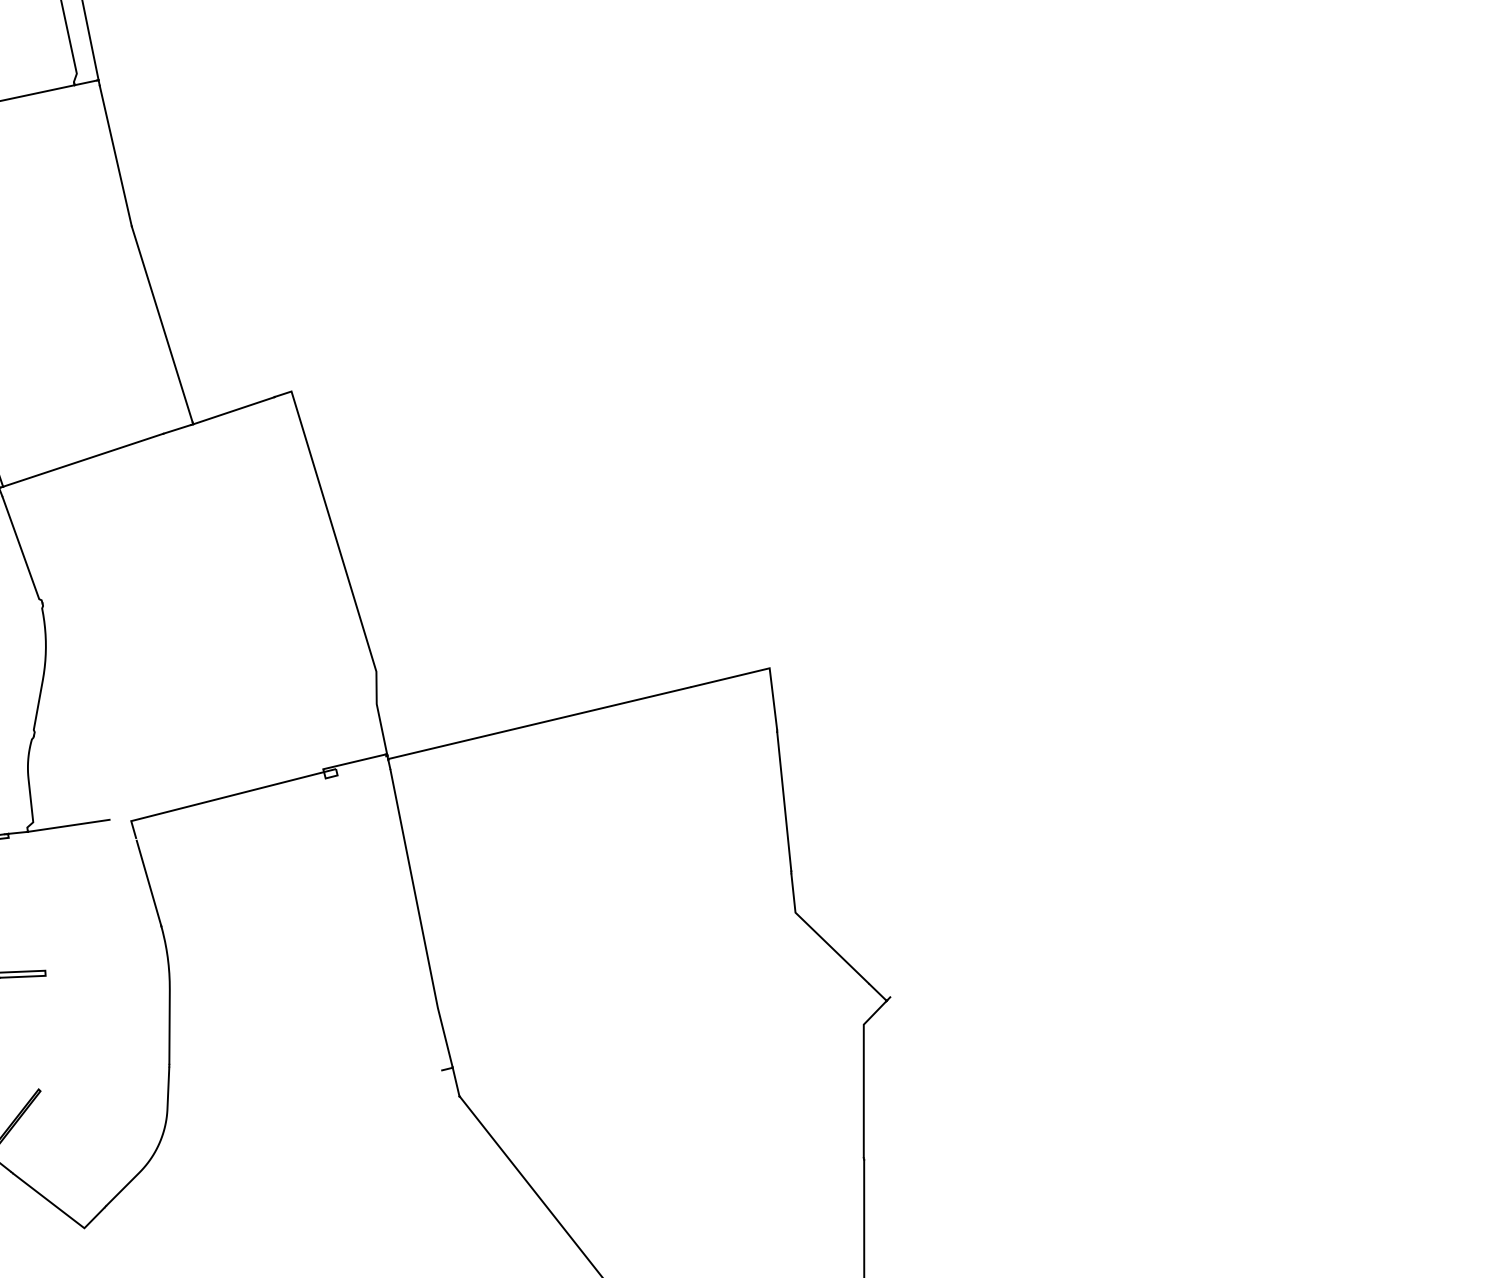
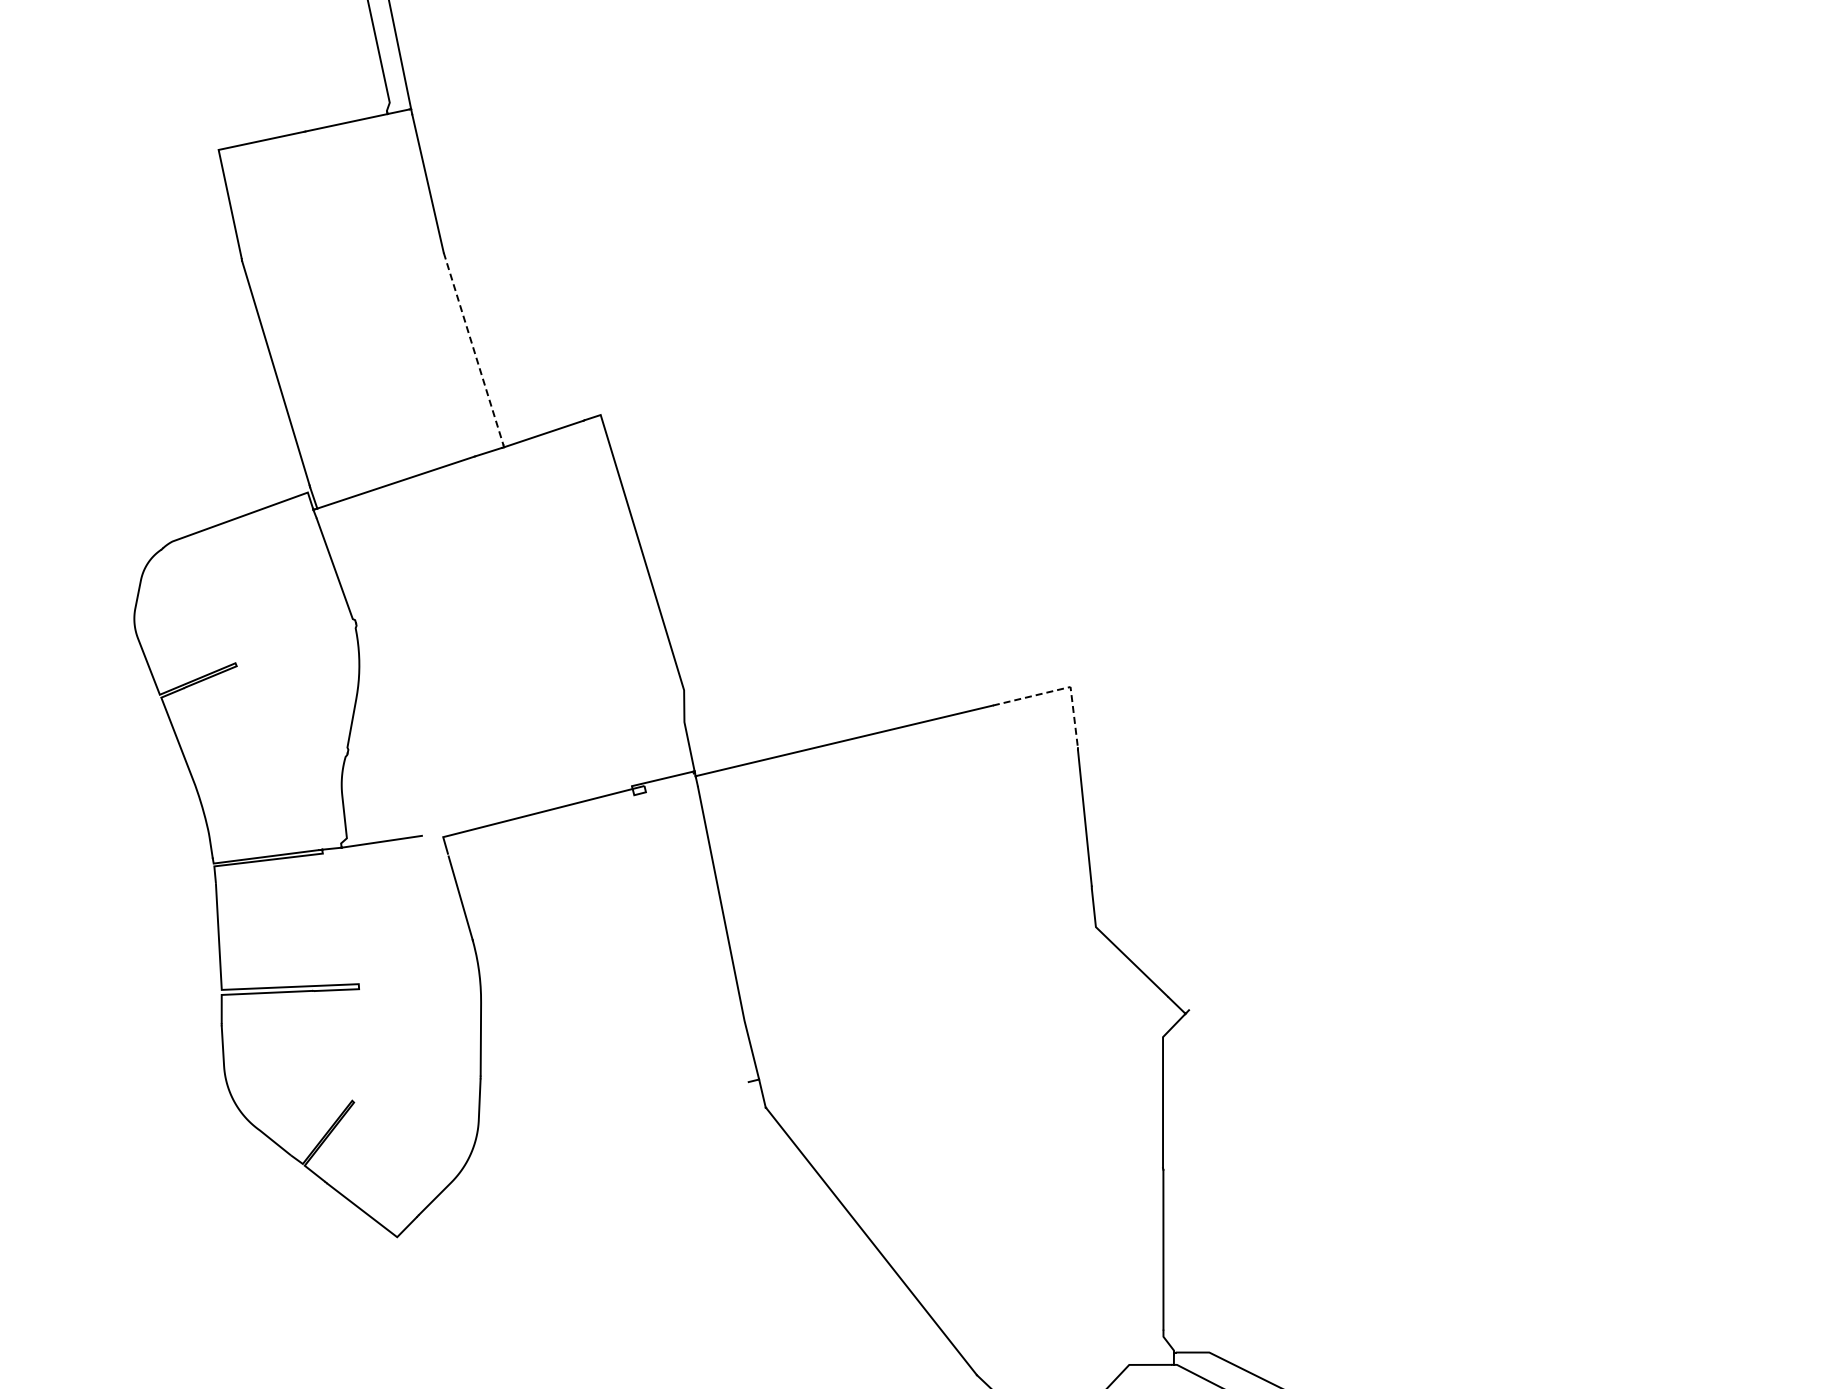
line: (162, 324) -> (473, 349), solid -> dashed
line: (761, 669) -> (1062, 688), solid -> dashed

